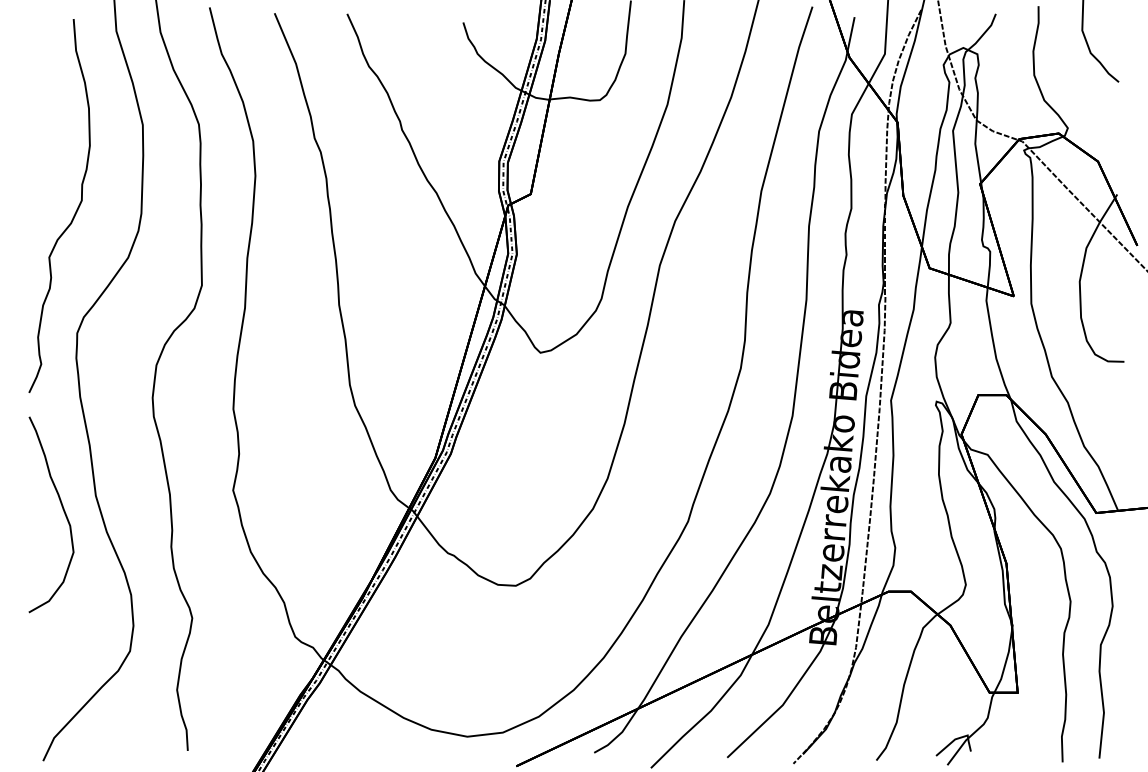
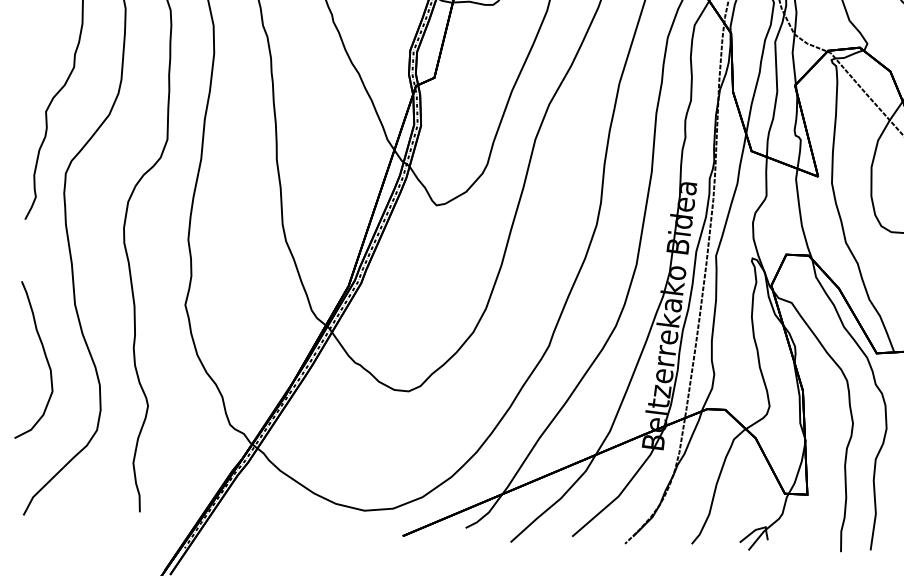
curve: (62, 509) -> (45, 356), moved

